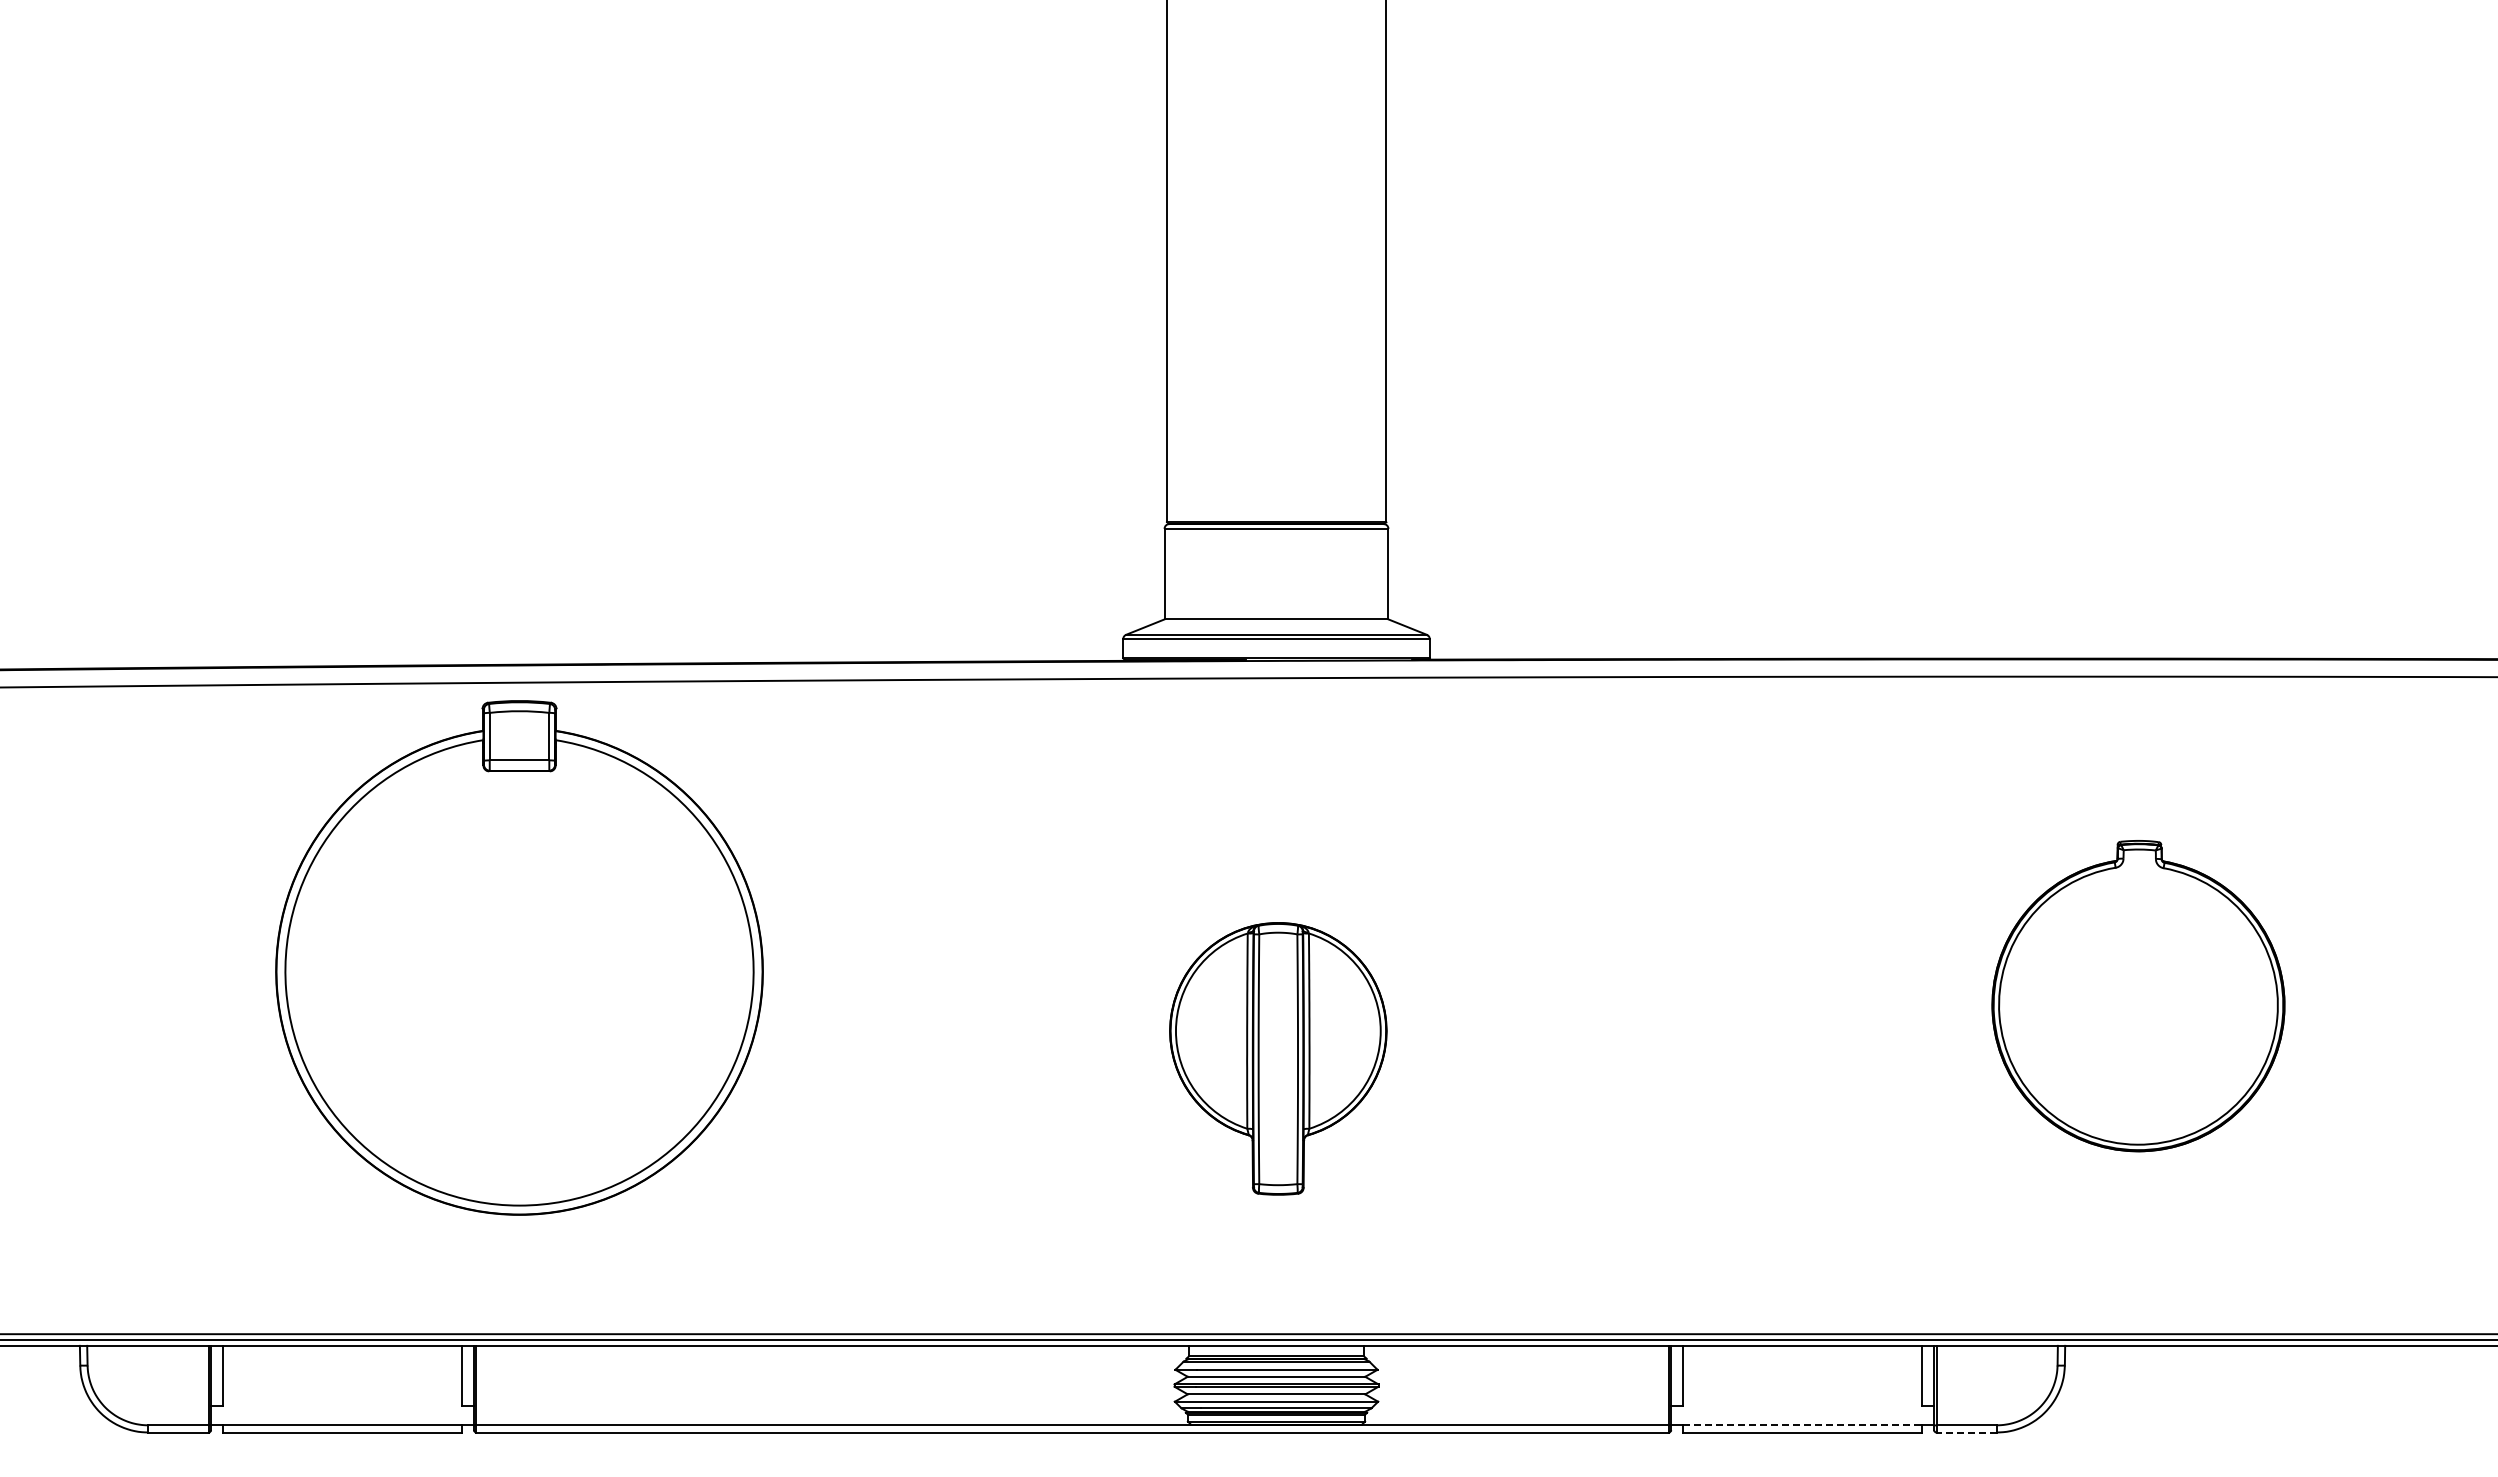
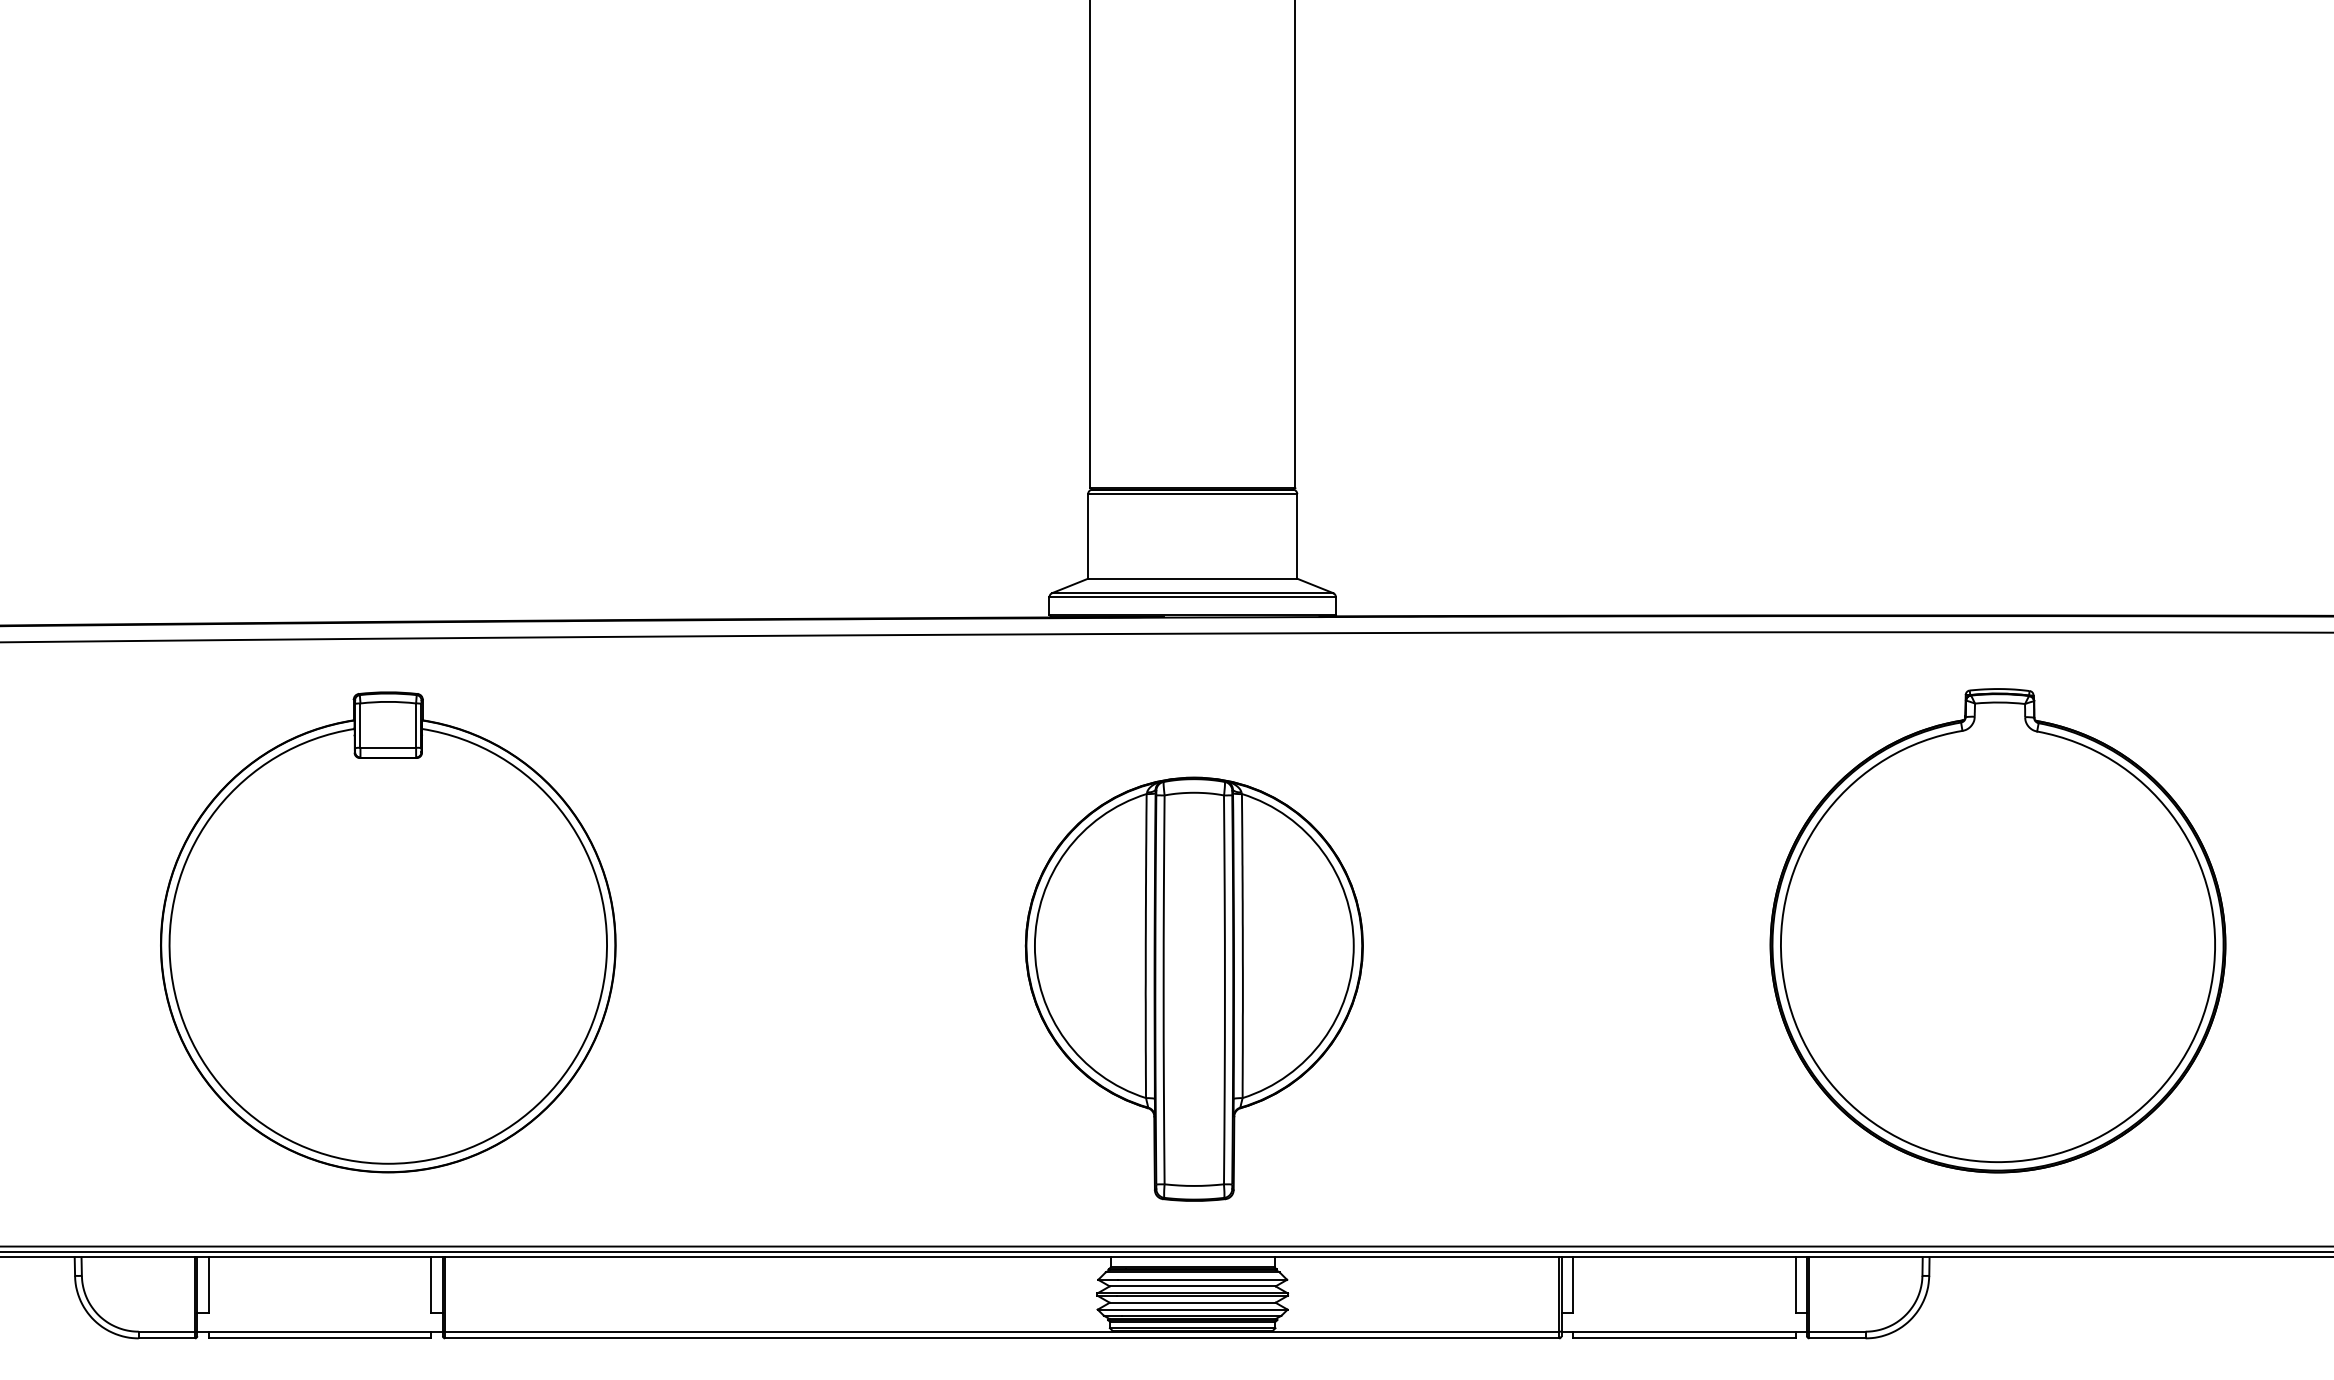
part: (519, 957) -> (388, 931), moved
part: (2138, 995) -> (1998, 930), size x1.67
part: (1278, 1058) -> (1194, 988), size x1.67
line: (1803, 1425) -> (1685, 1331), dashed -> solid
line: (1966, 1432) -> (1837, 1338), dashed -> solid

